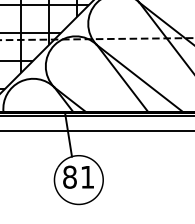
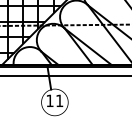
text: (68, 176) -> (49, 100), 81 -> 11

